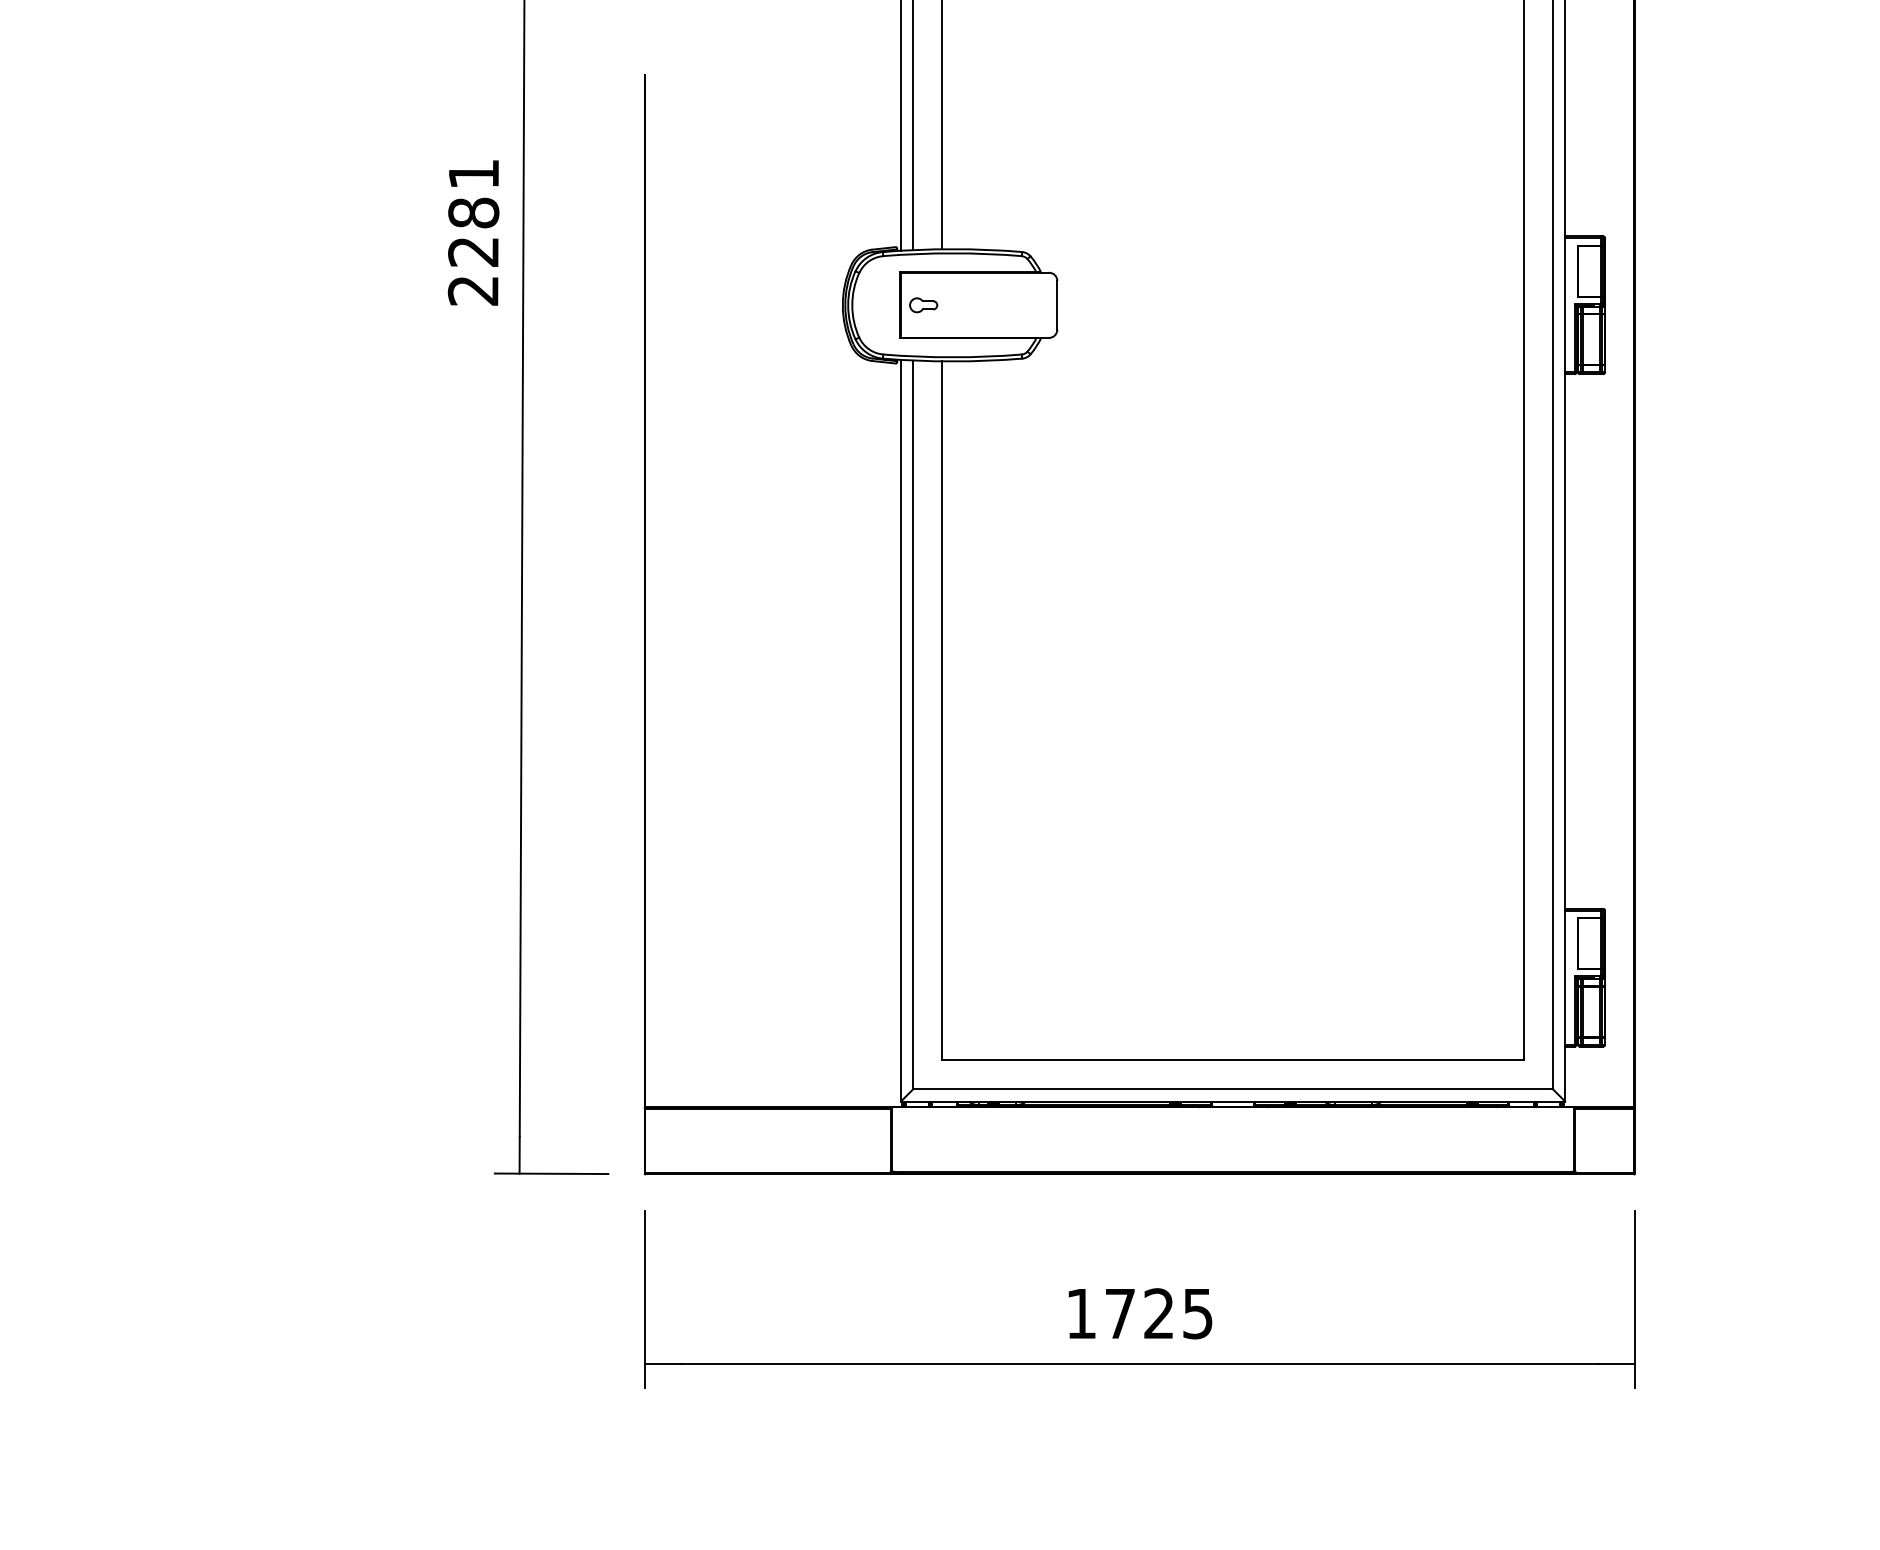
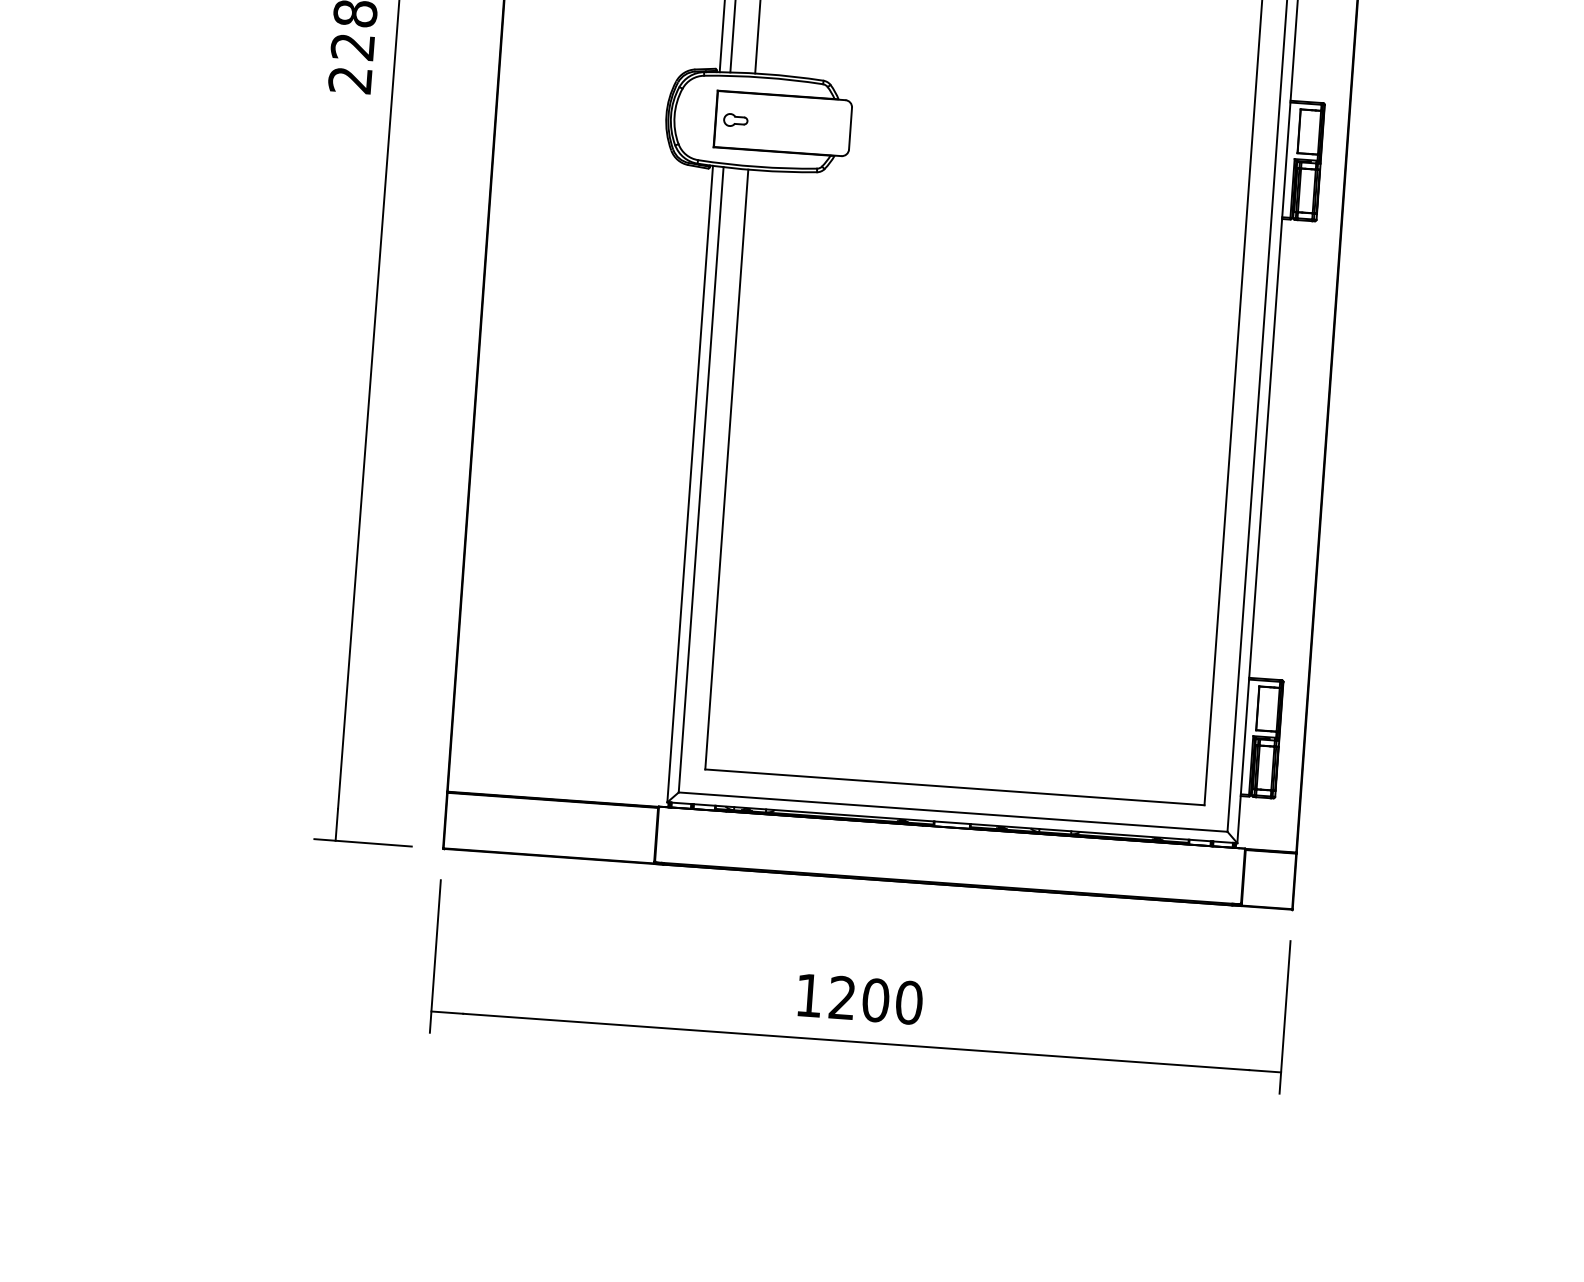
text: (1159, 1313) -> (876, 1000), 1725 -> 1200

